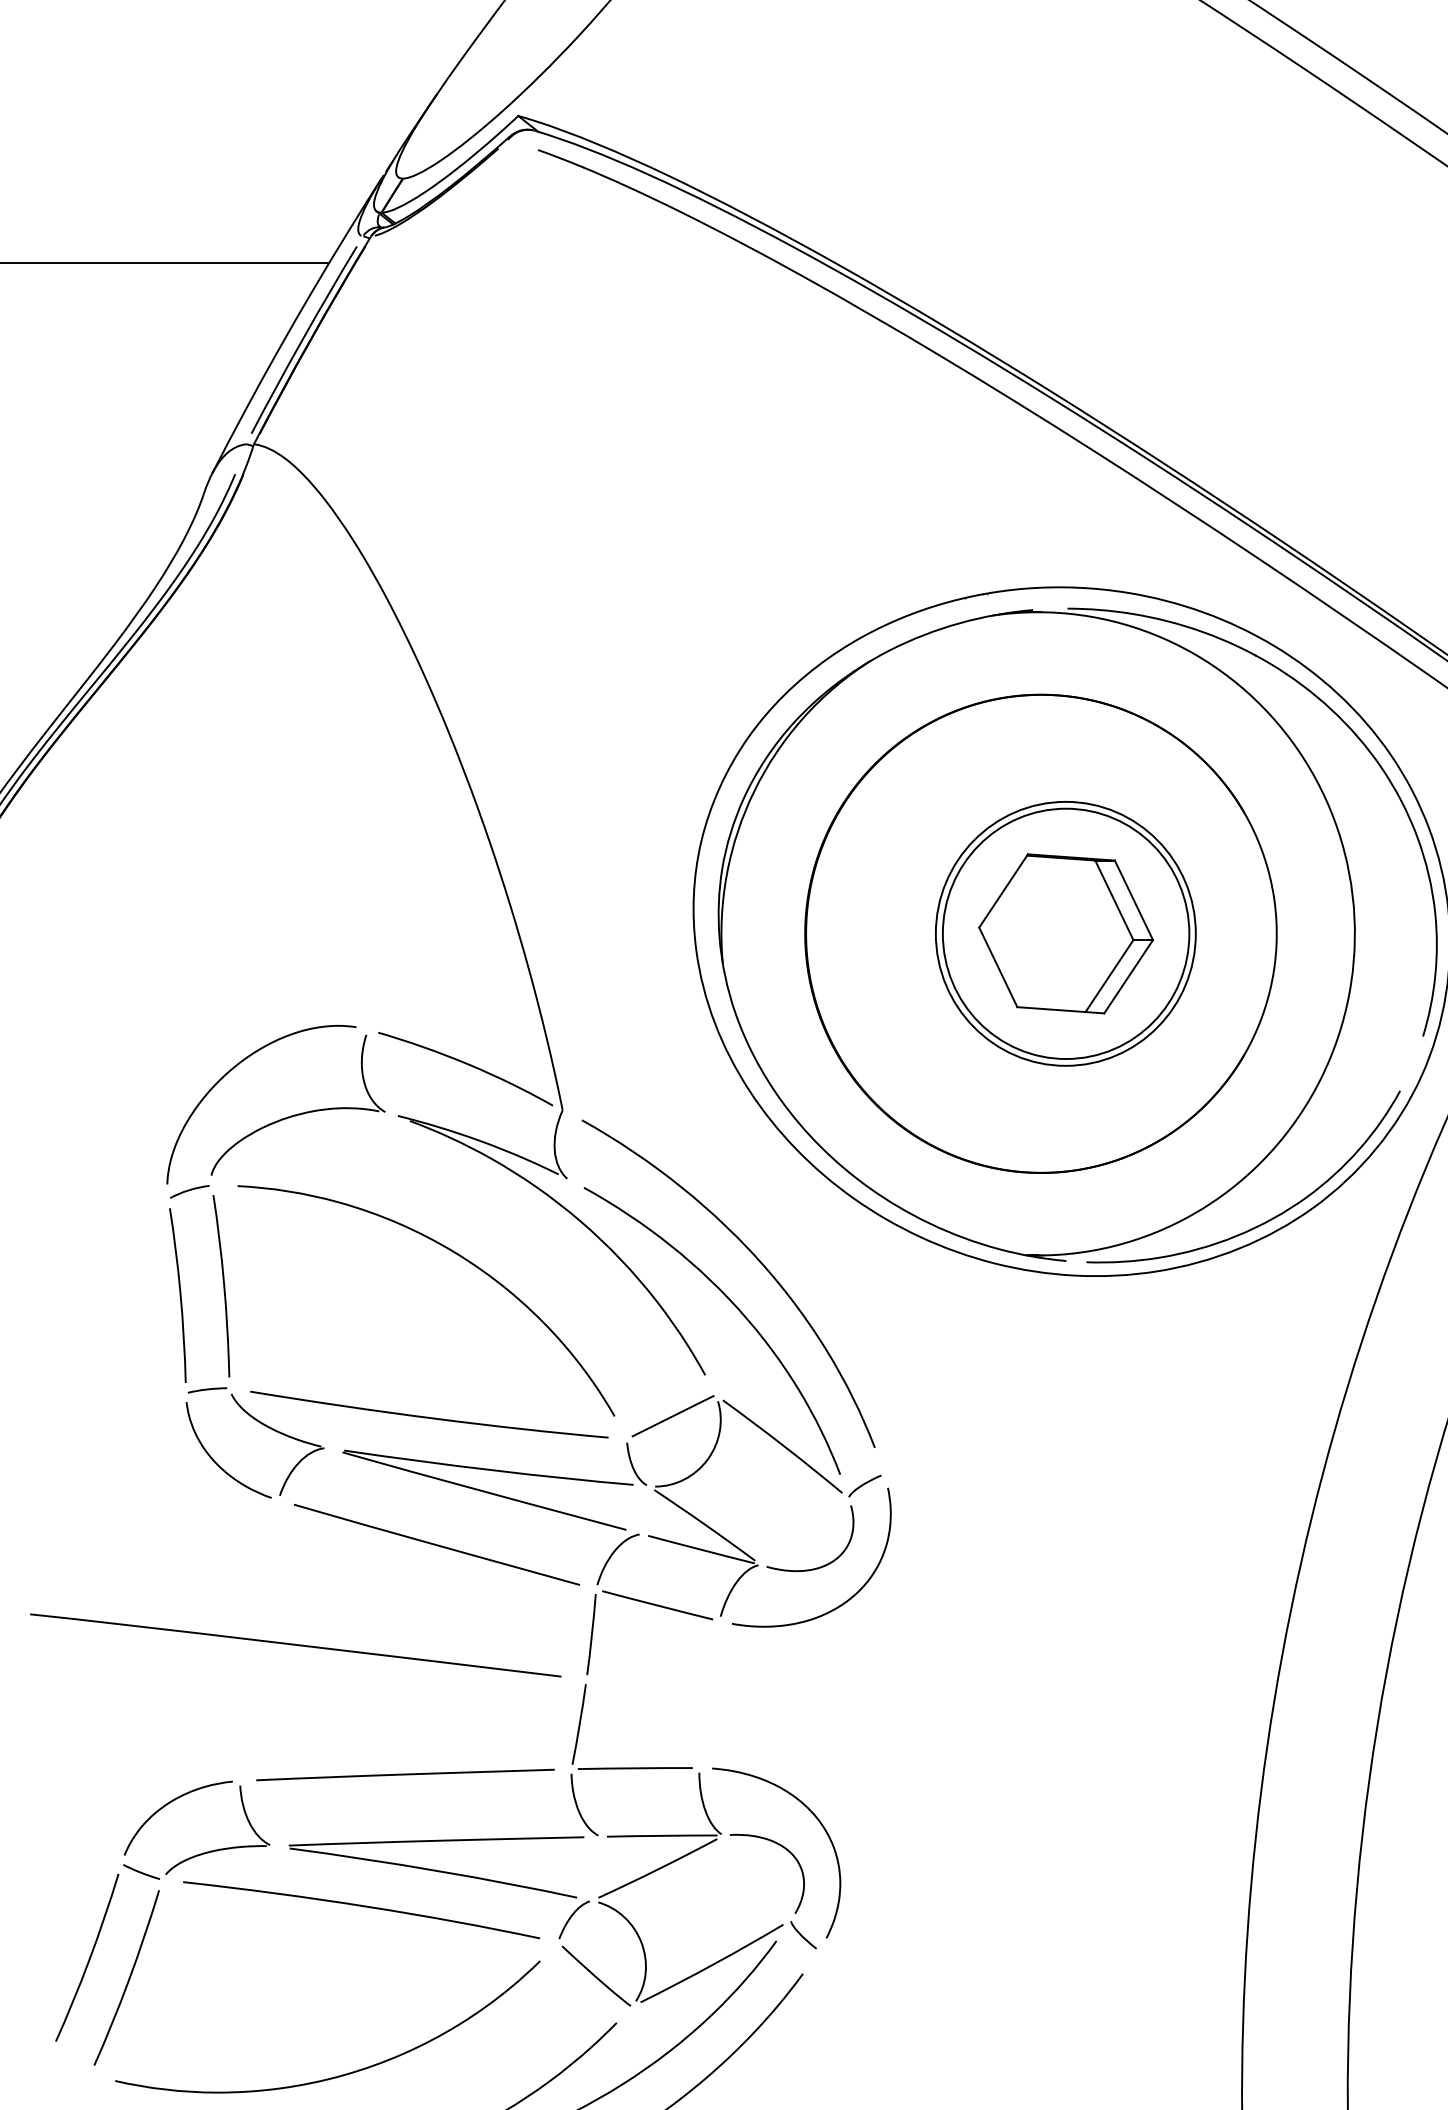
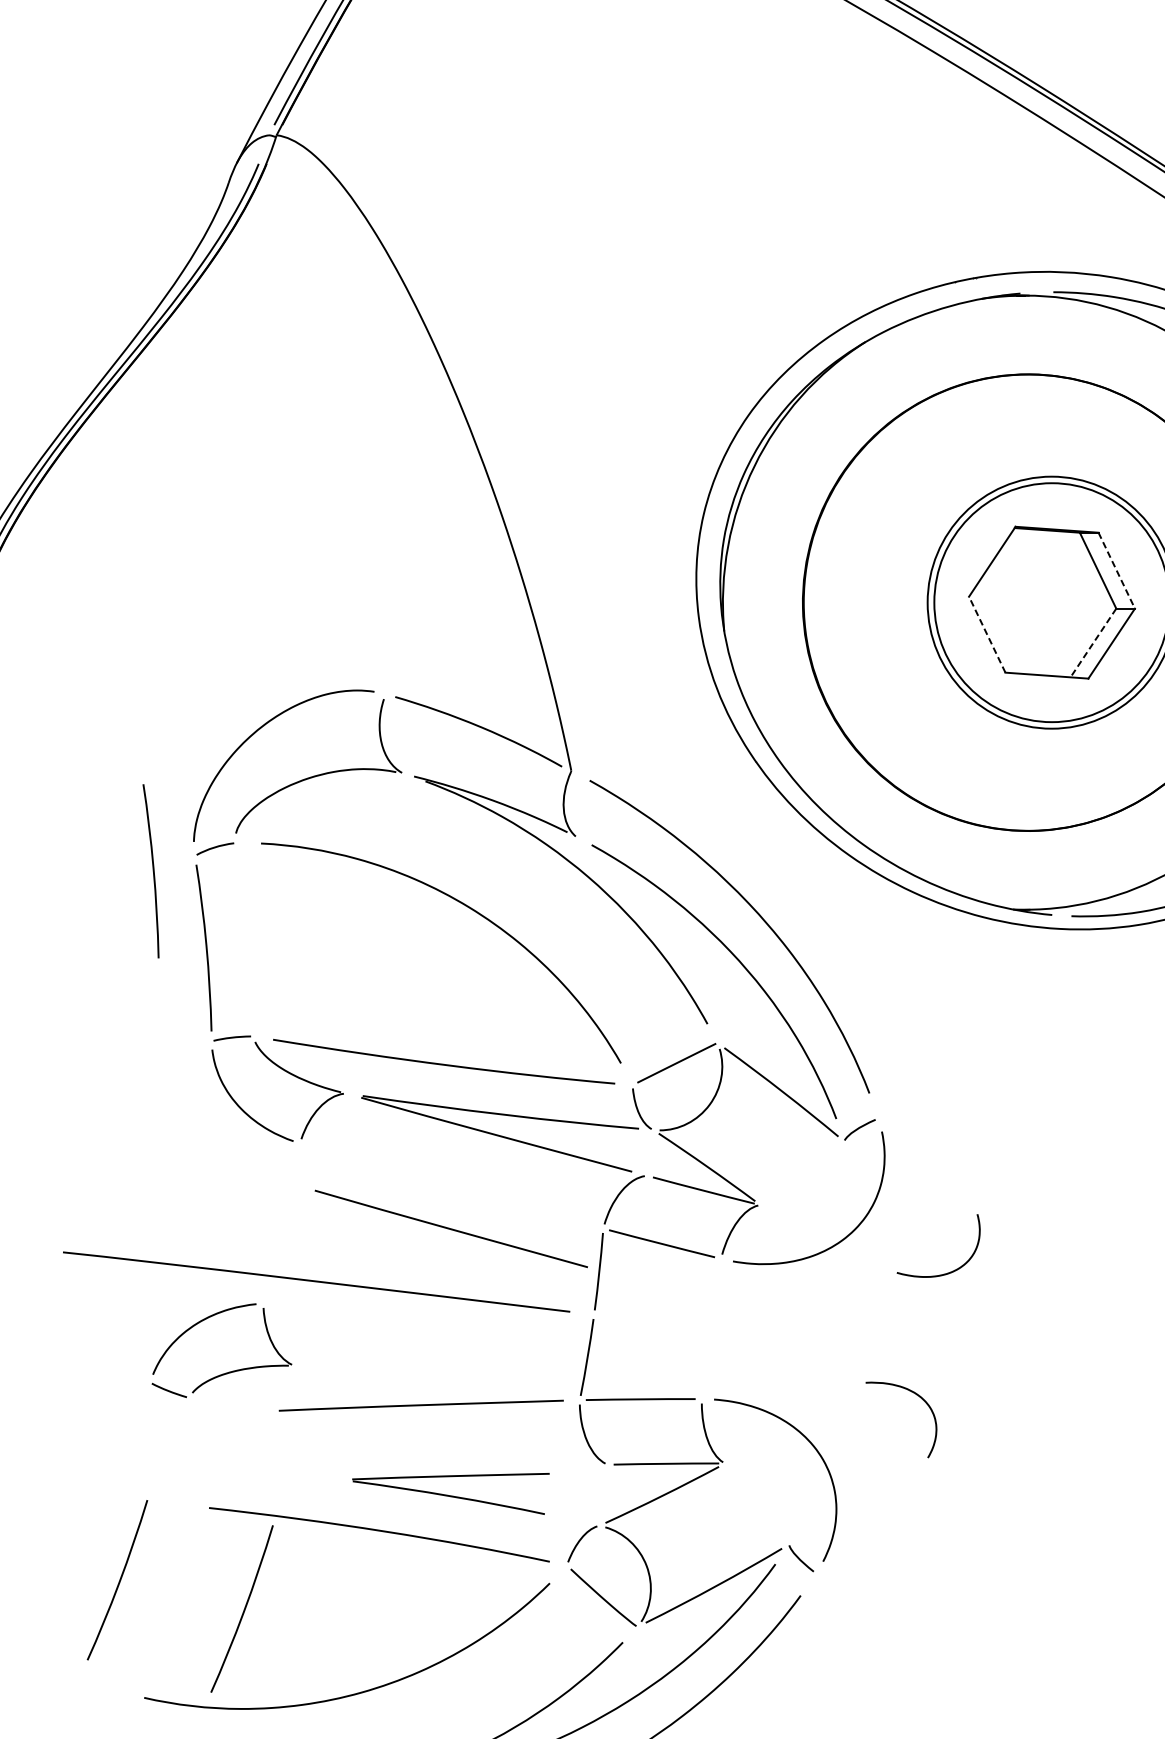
line: (1134, 900) -> (1117, 570), solid -> dashed
line: (998, 966) -> (987, 633), solid -> dashed
line: (1109, 976) -> (1093, 643), solid -> dashed
curve: (223, 1286) -> (153, 871), moved
line: (436, 1544) -> (450, 1228), moved
curve: (819, 1566) -> (947, 1272), moved
curve: (783, 1848) -> (916, 1395), moved
part: (203, 1852) -> (228, 1371), moved
part: (436, 1867) -> (450, 1494), size x0.7
curve: (128, 1978) -> (243, 1609), moved

